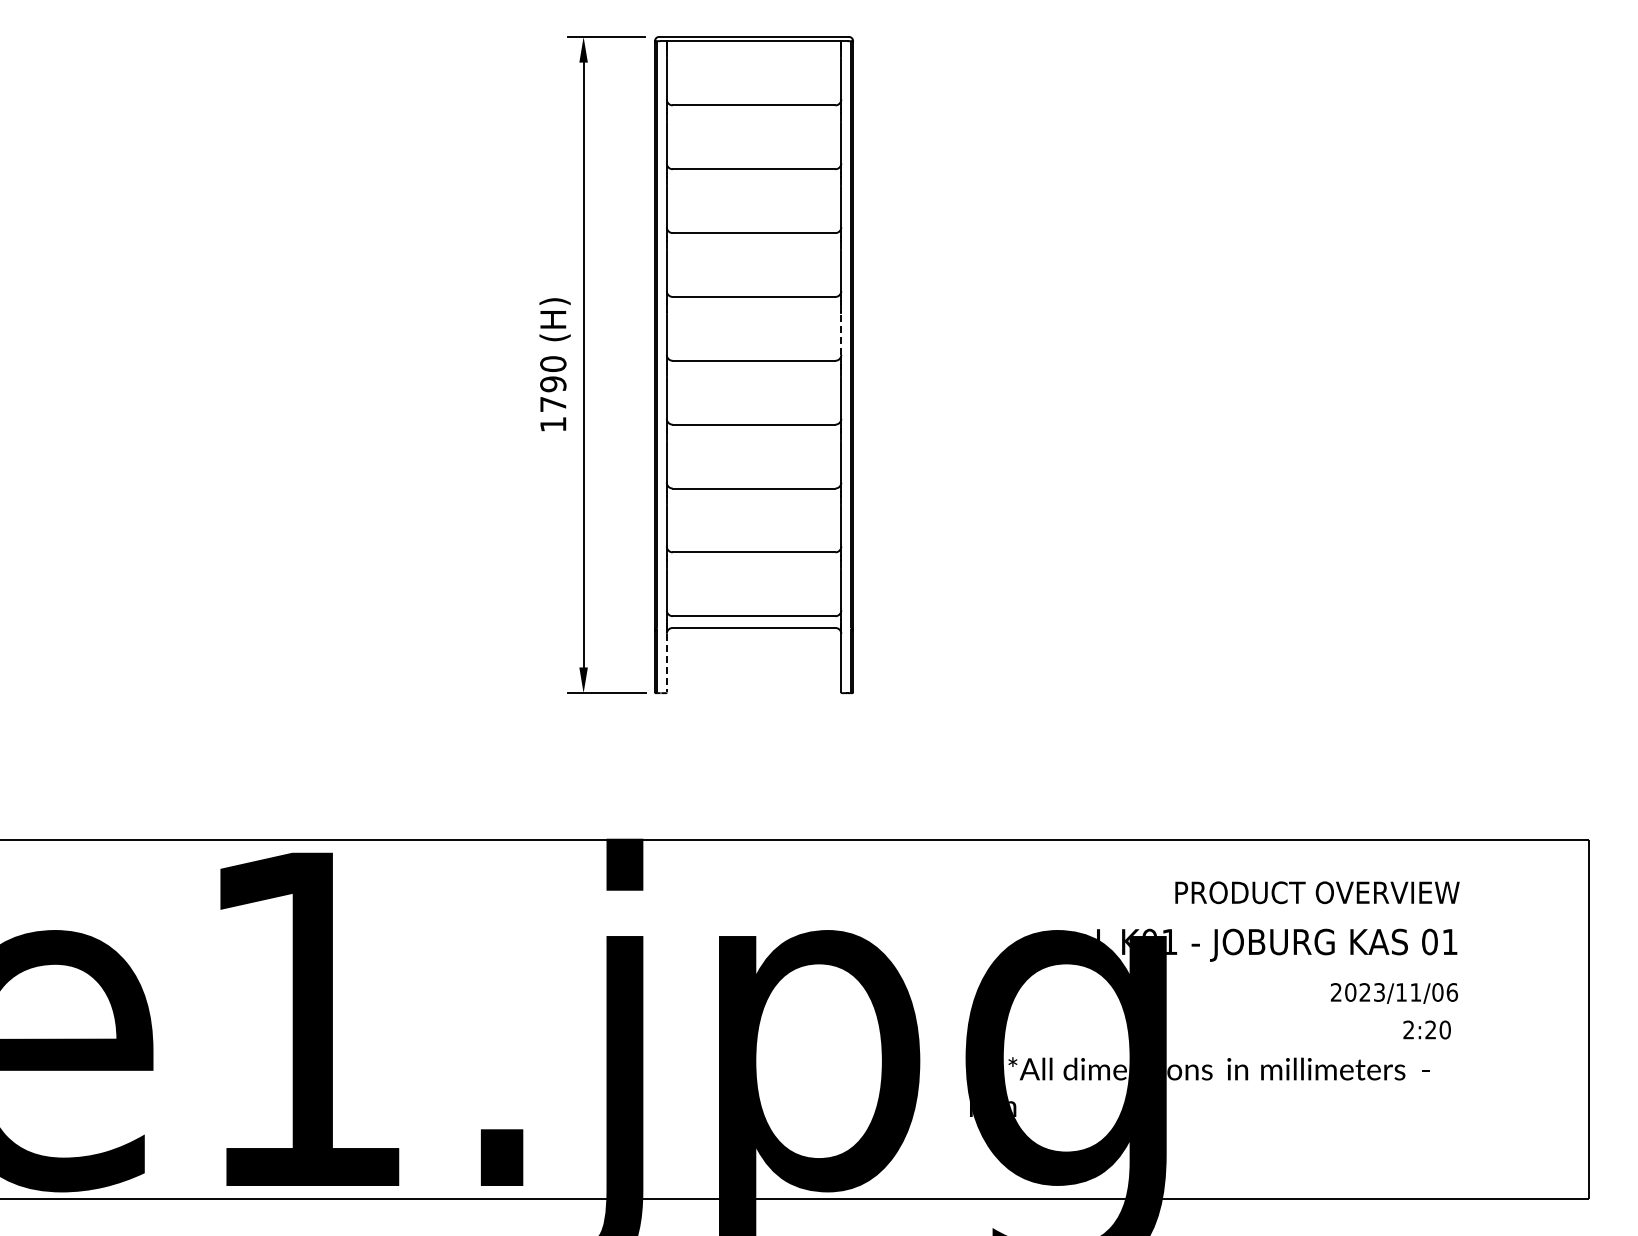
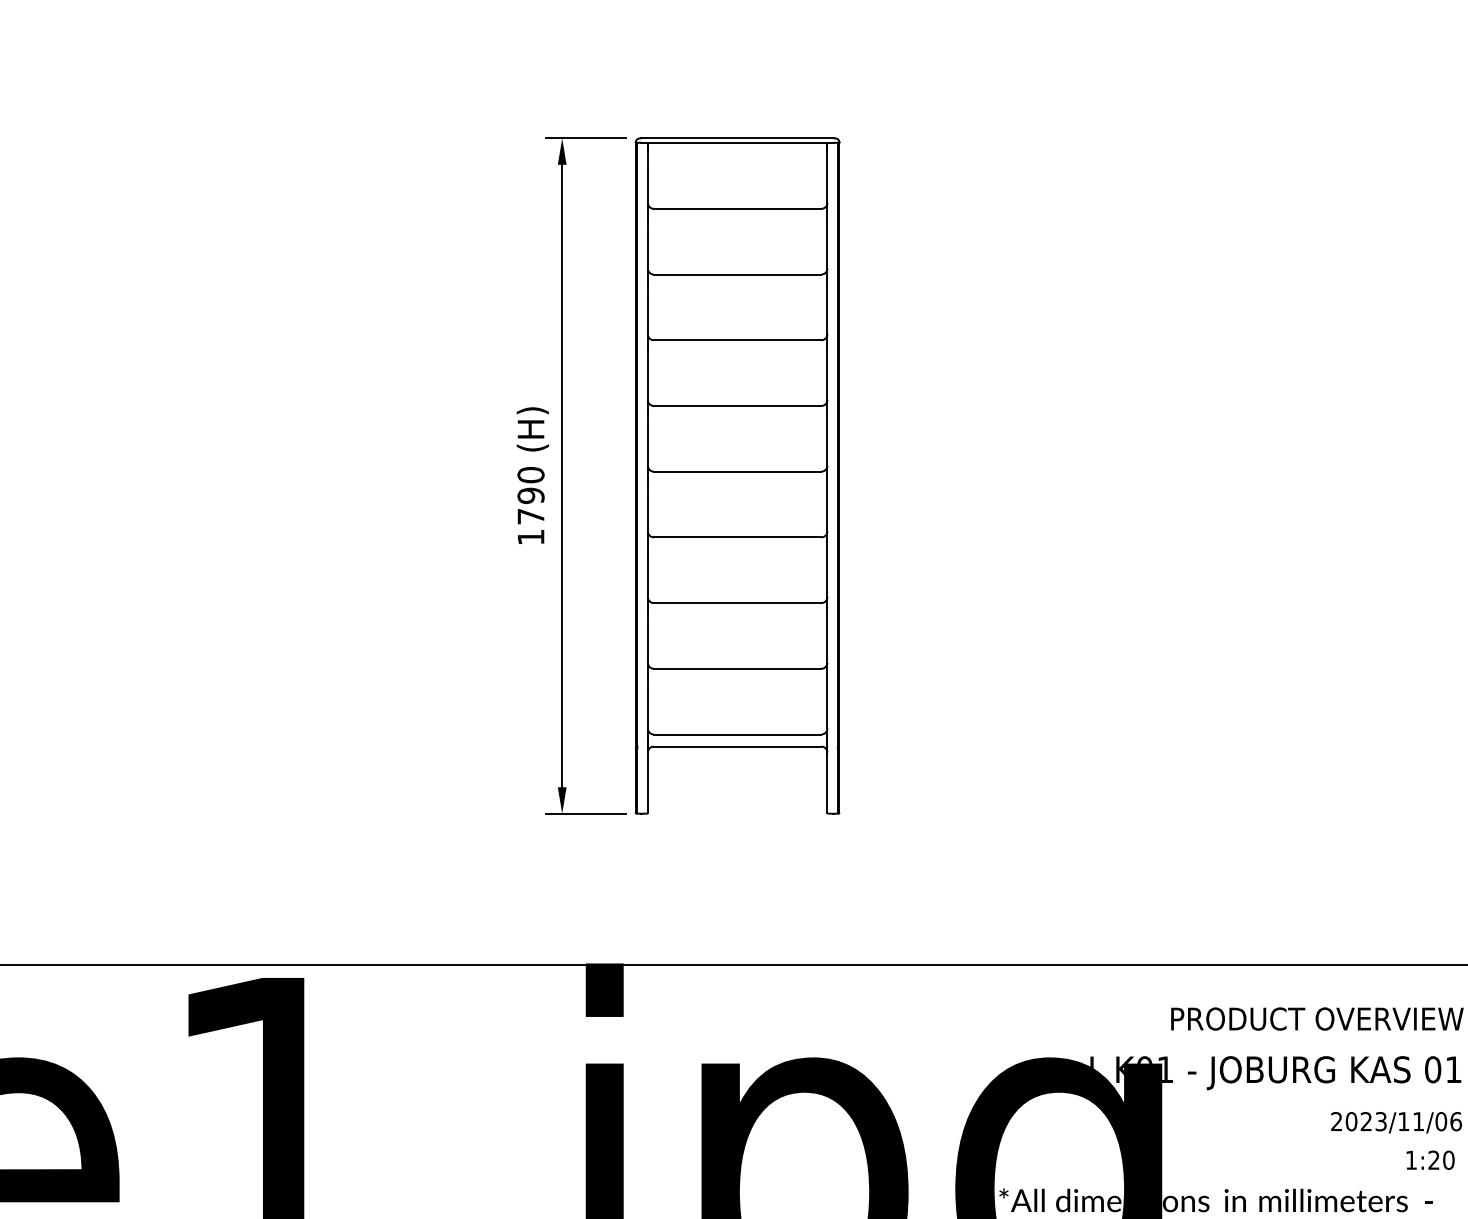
line: (841, 335) -> (827, 445), dashed -> solid
line: (666, 663) -> (647, 783), dashed -> solid
text: (1408, 1029) -> (1411, 1159), 2:20 -> 1:20

